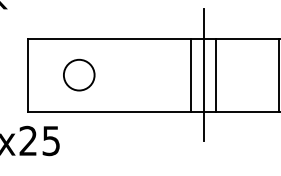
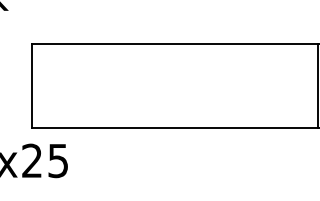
circle: (79, 74) -> (90, 85), removed
line: (191, 74) -> (218, 85), removed
line: (203, 74) -> (231, 85), removed
line: (215, 74) -> (245, 85), removed

